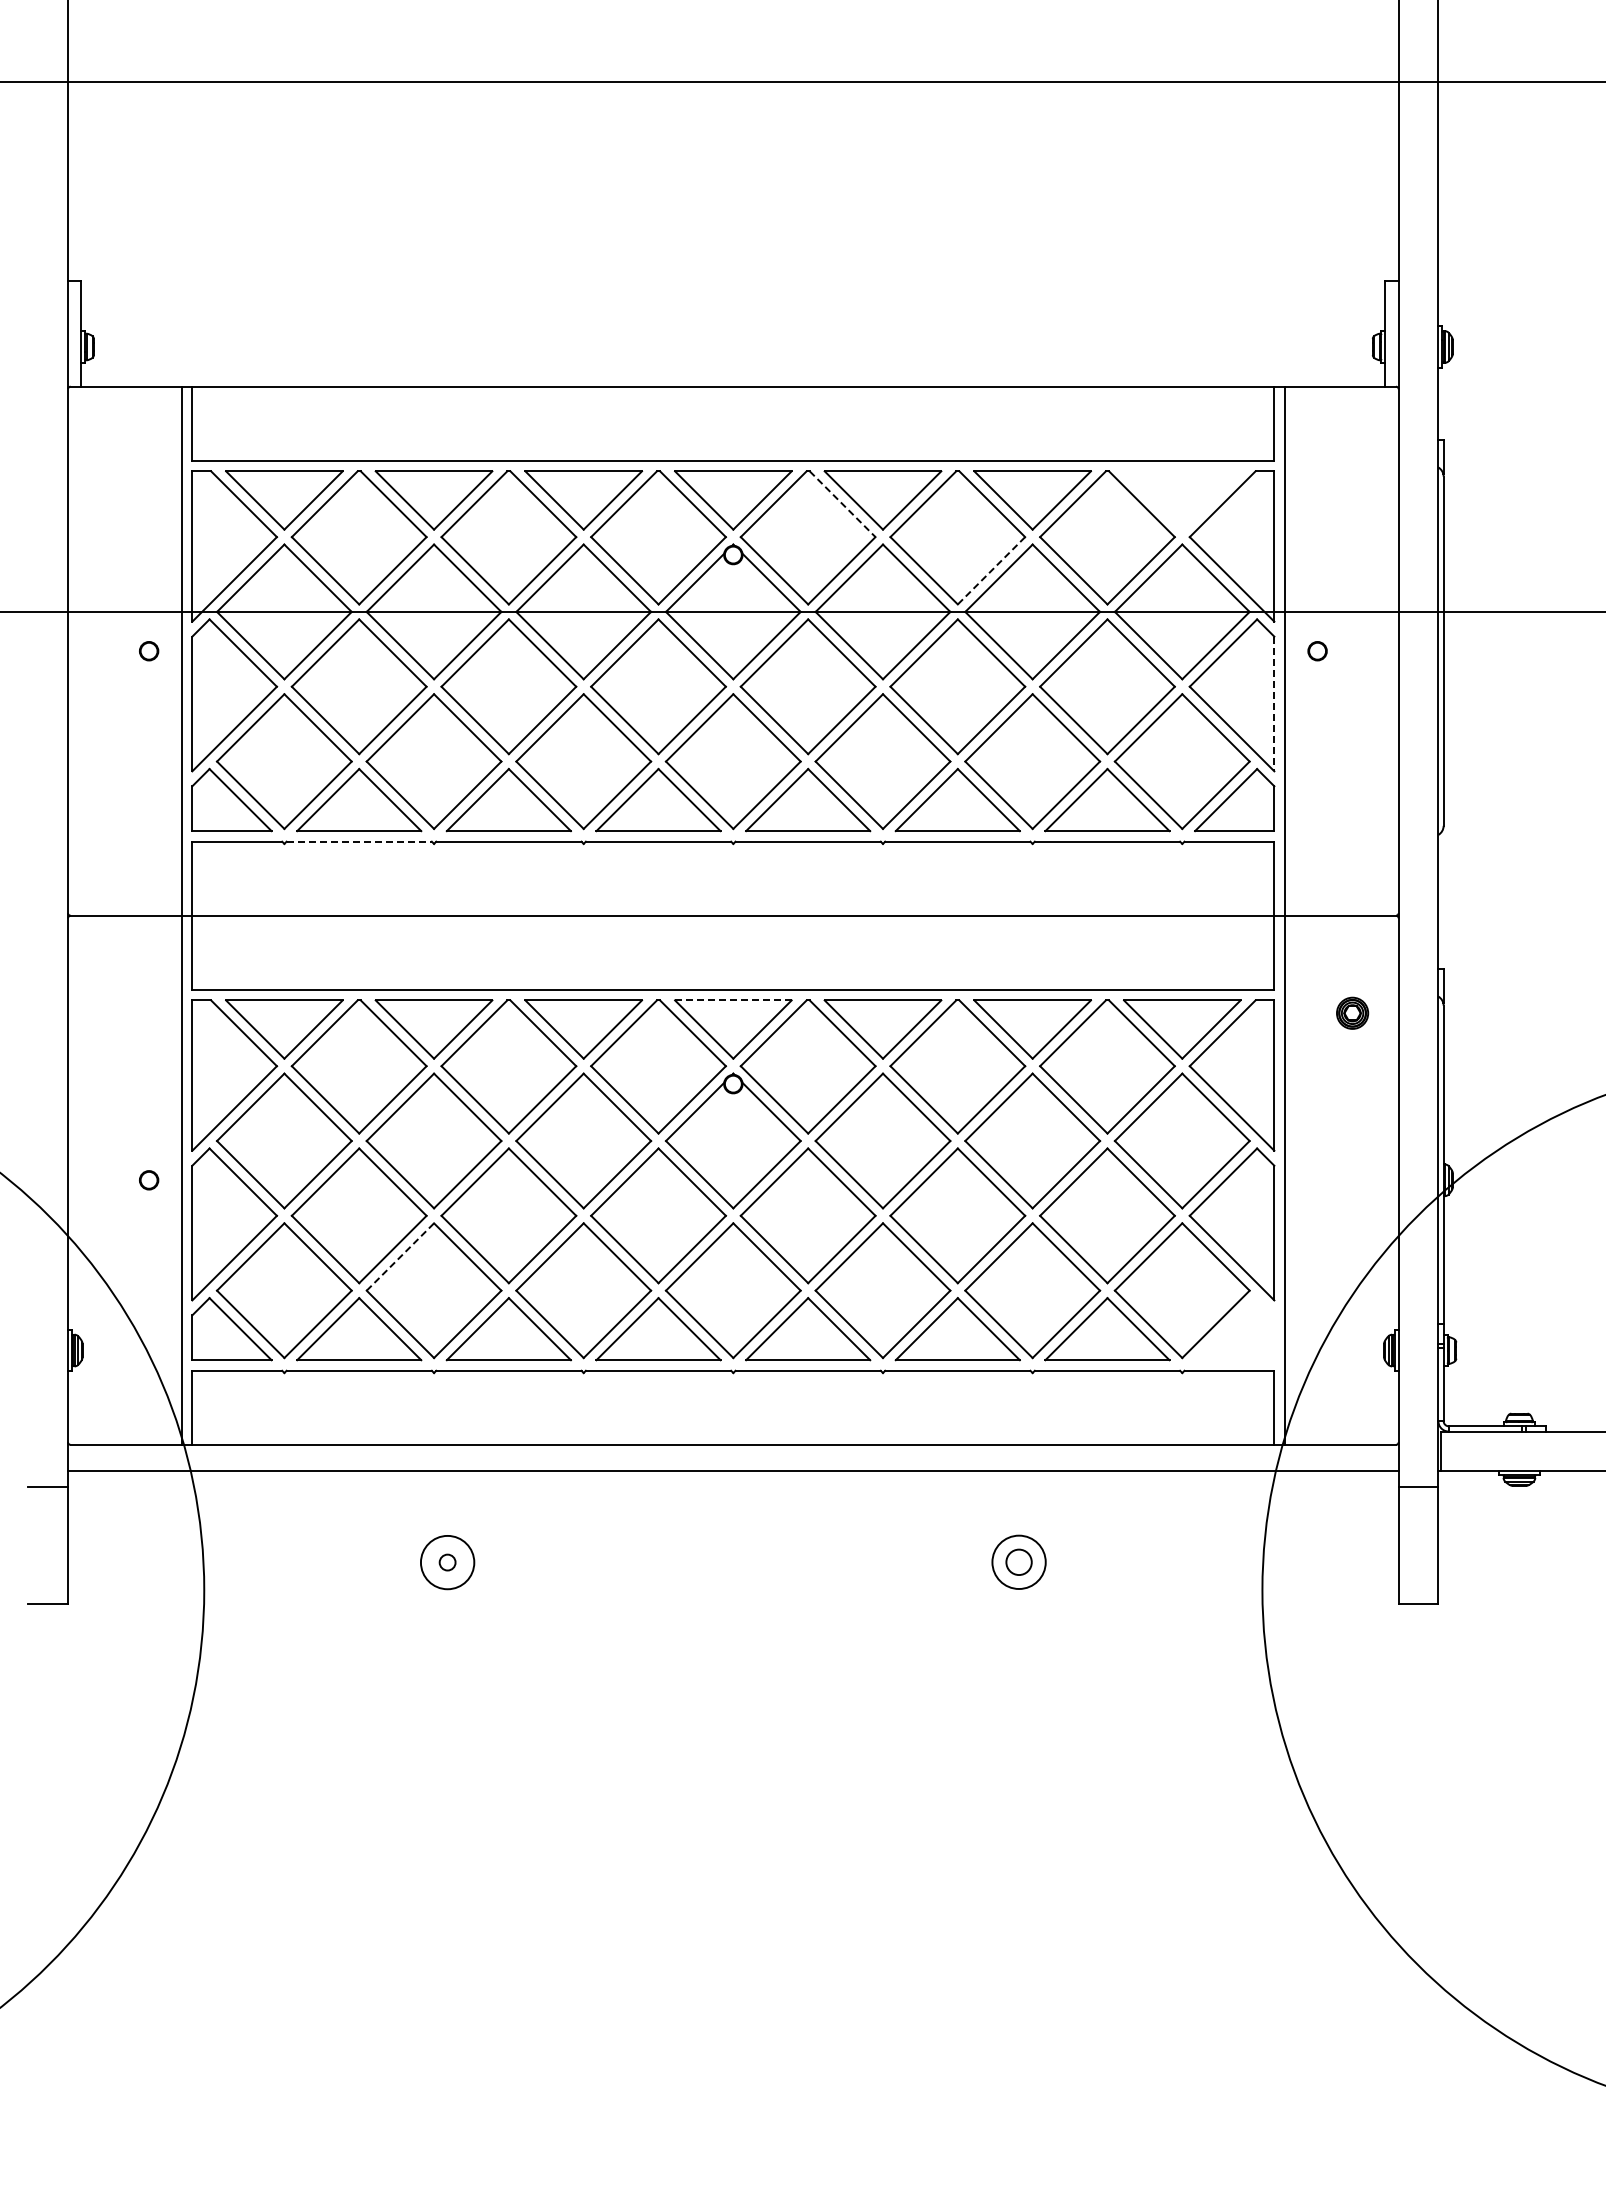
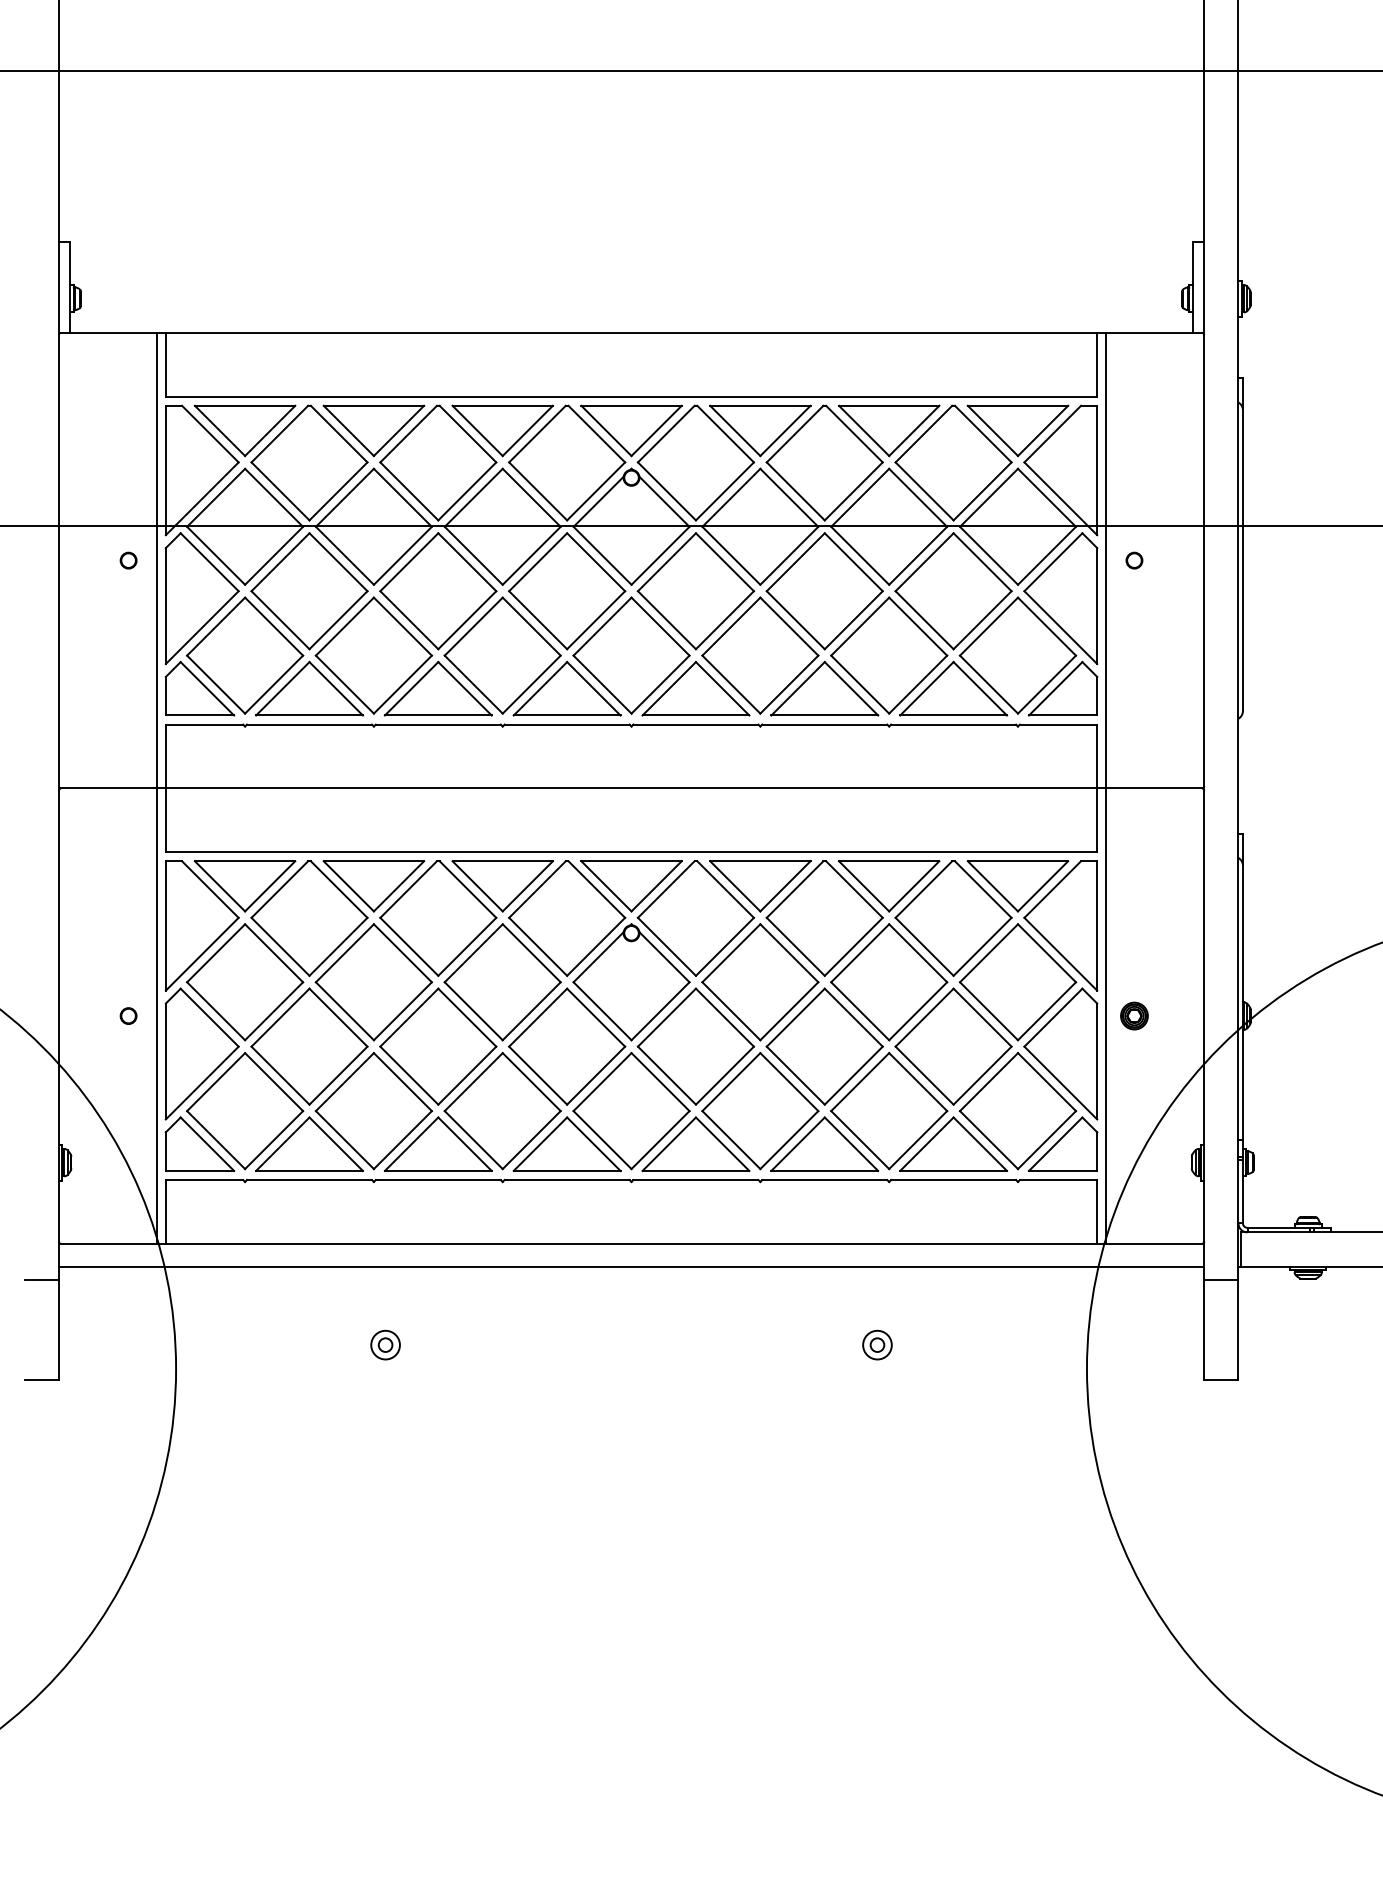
part: (1182, 500) -> (1018, 430), added
line: (842, 504) -> (725, 434), dashed -> solid
line: (991, 570) -> (853, 491), dashed -> solid
line: (1274, 704) -> (1097, 606), dashed -> solid
line: (359, 841) -> (309, 724), dashed -> solid
line: (733, 1000) -> (631, 861), dashed -> solid
part: (1352, 1012) -> (1134, 1015), moved
line: (400, 1257) -> (345, 1082), dashed -> solid
part: (1234, 1329) -> (1062, 1144), added
circle: (447, 1562) -> (385, 1345), size x0.62
part: (1018, 1562) -> (877, 1345), size x0.62

